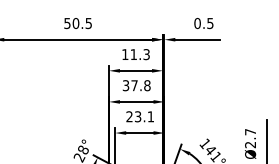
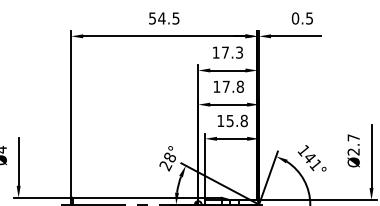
text: (75, 23) -> (161, 18), 50.5 -> 54.5
text: (133, 54) -> (225, 52), 11.3 -> 17.3
text: (125, 85) -> (216, 86), 37.8 -> 17.8
text: (140, 116) -> (232, 120), 23.1 -> 15.8

